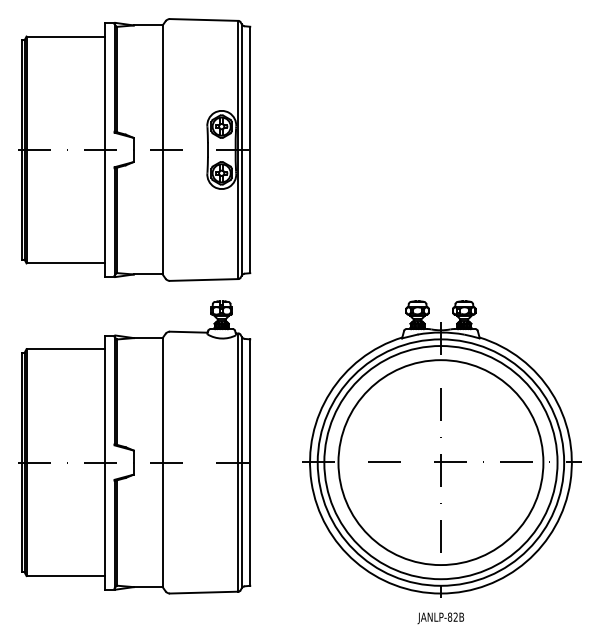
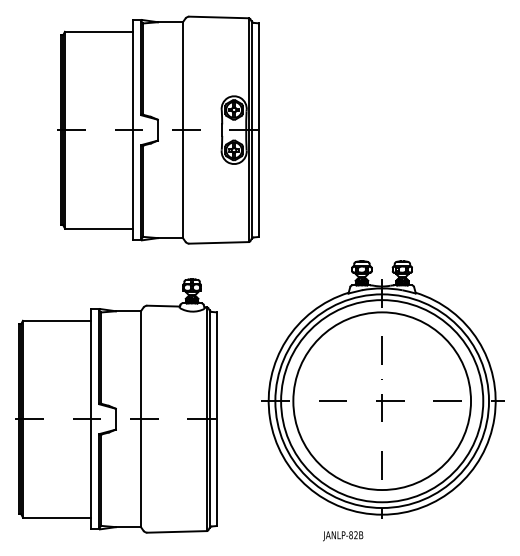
part: (134, 149) -> (158, 129), moved
part: (134, 446) -> (116, 405), moved
text: (441, 618) -> (343, 536), moved

